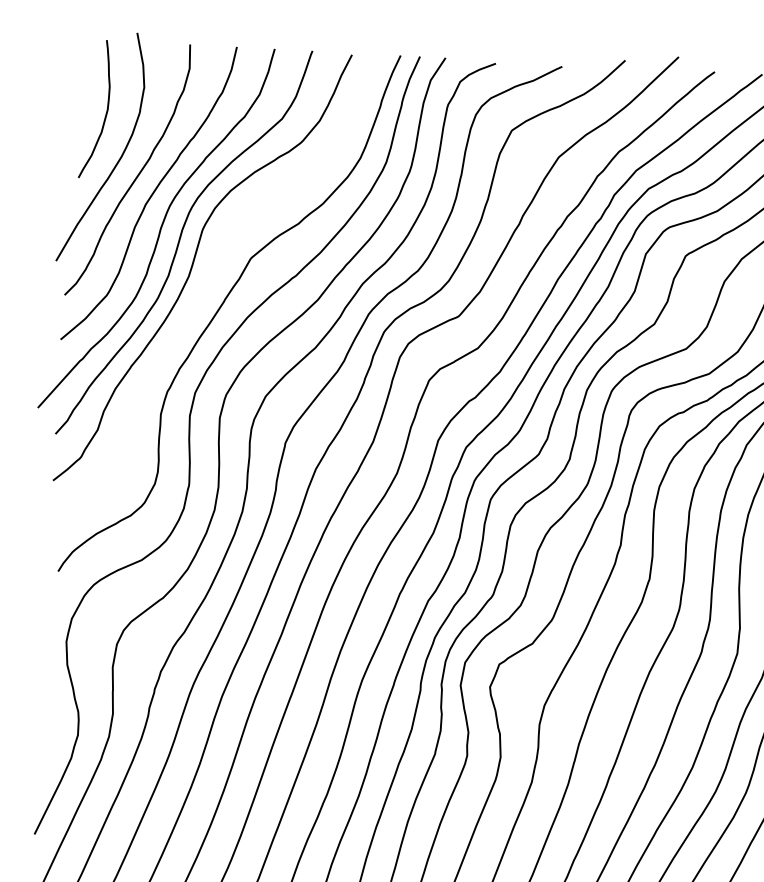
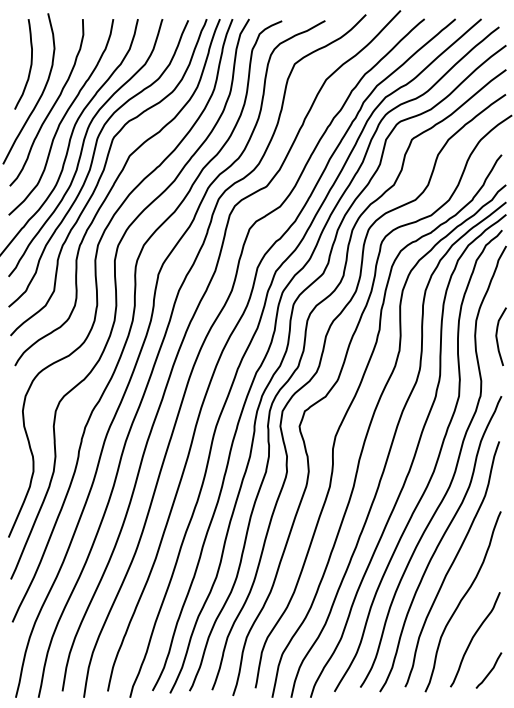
curve: (207, 286) -> (102, 175), added

